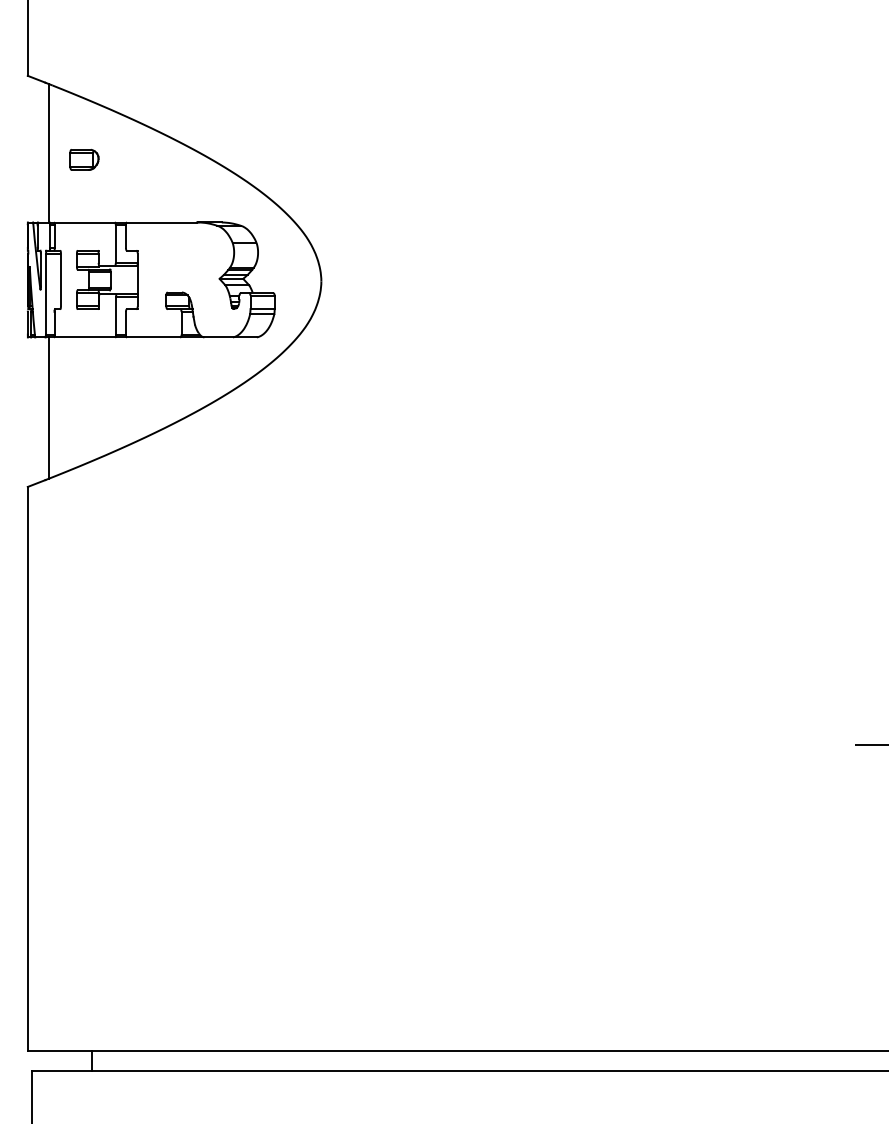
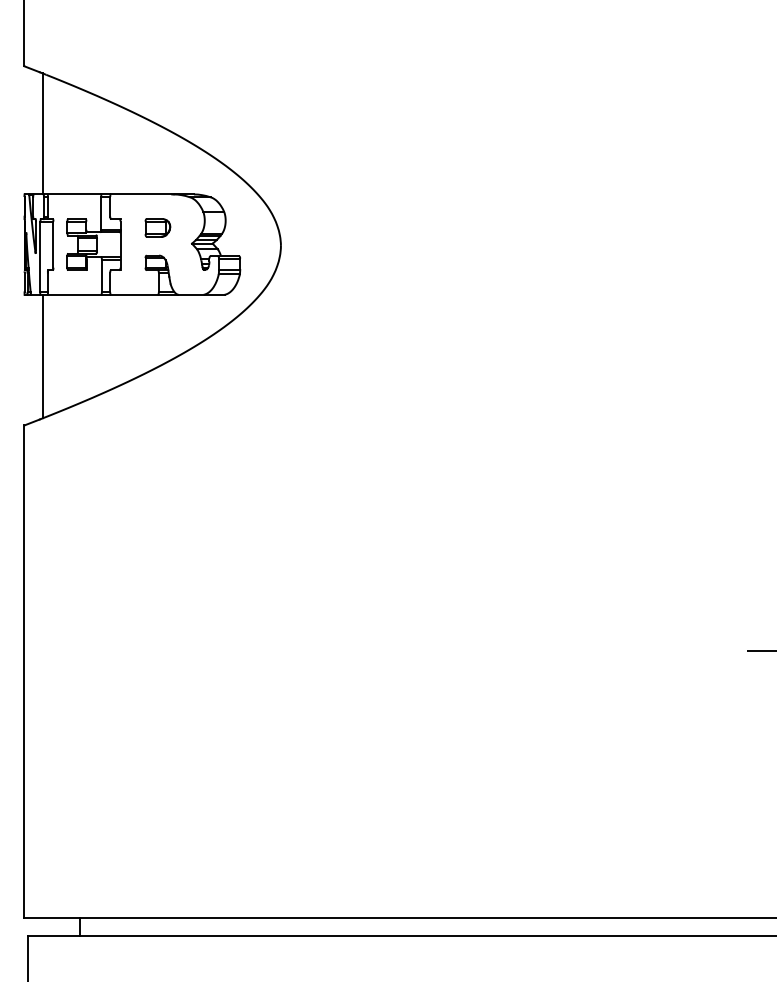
part: (84, 159) -> (157, 227), moved

